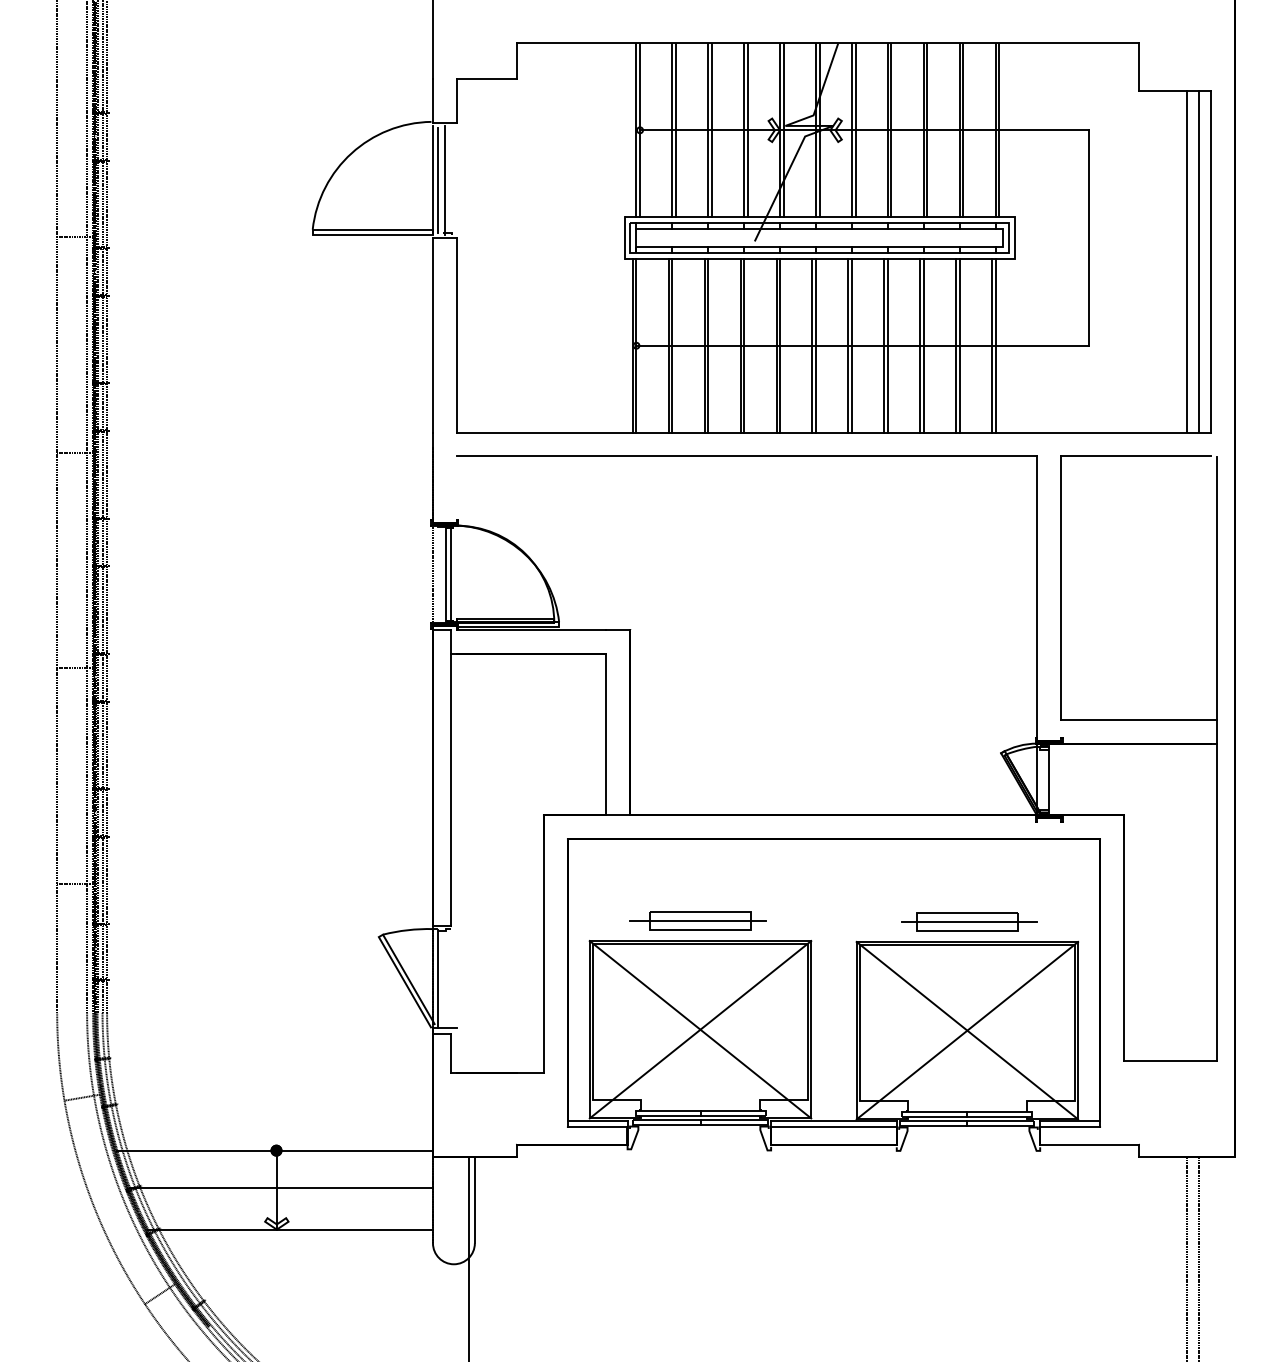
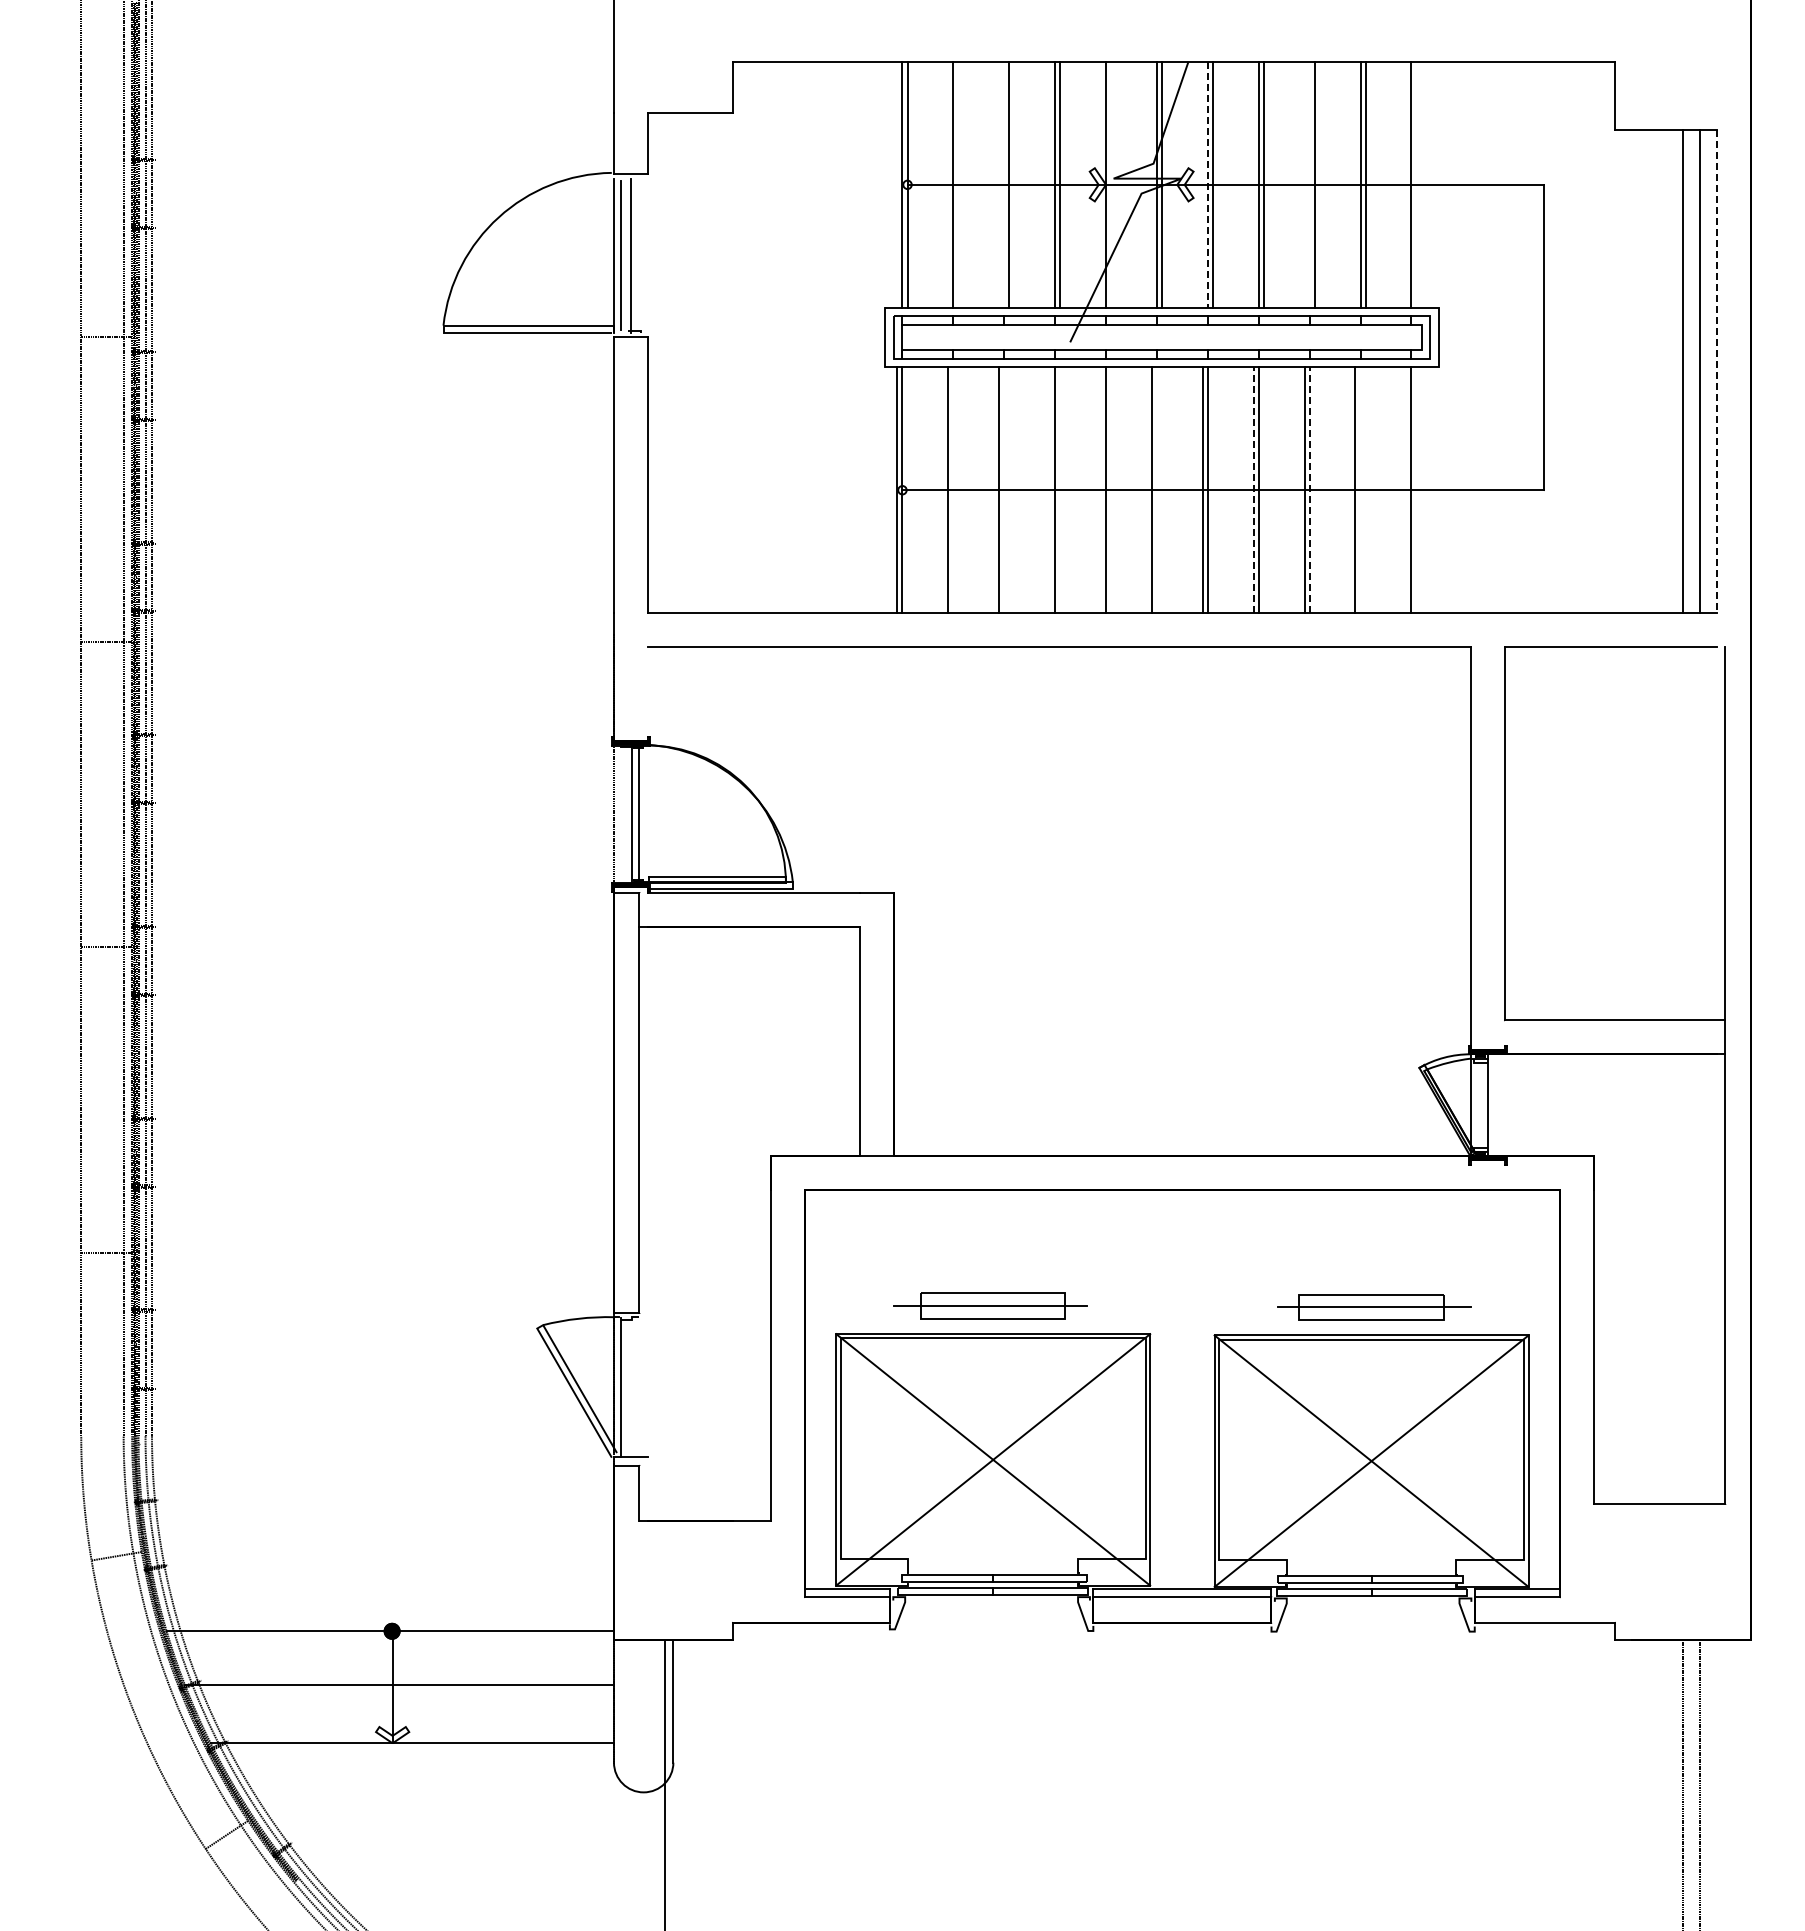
line: (676, 130) -> (958, 184), removed
line: (708, 130) -> (1004, 184), removed
line: (783, 130) -> (1111, 184), removed
line: (851, 130) -> (1207, 185), solid -> dashed
line: (923, 130) -> (1309, 184), removed
line: (999, 130) -> (1416, 184), removed
line: (1210, 261) -> (1716, 371), solid -> dashed
line: (672, 345) -> (953, 490), removed
line: (708, 345) -> (1004, 490), removed
line: (740, 345) -> (1050, 490), removed
line: (776, 345) -> (1100, 490), removed
line: (815, 345) -> (1156, 490), removed
line: (884, 345) -> (1253, 489), solid -> dashed
line: (923, 345) -> (1309, 489), solid -> dashed
line: (959, 345) -> (1360, 490), removed
line: (992, 345) -> (1406, 490), removed

